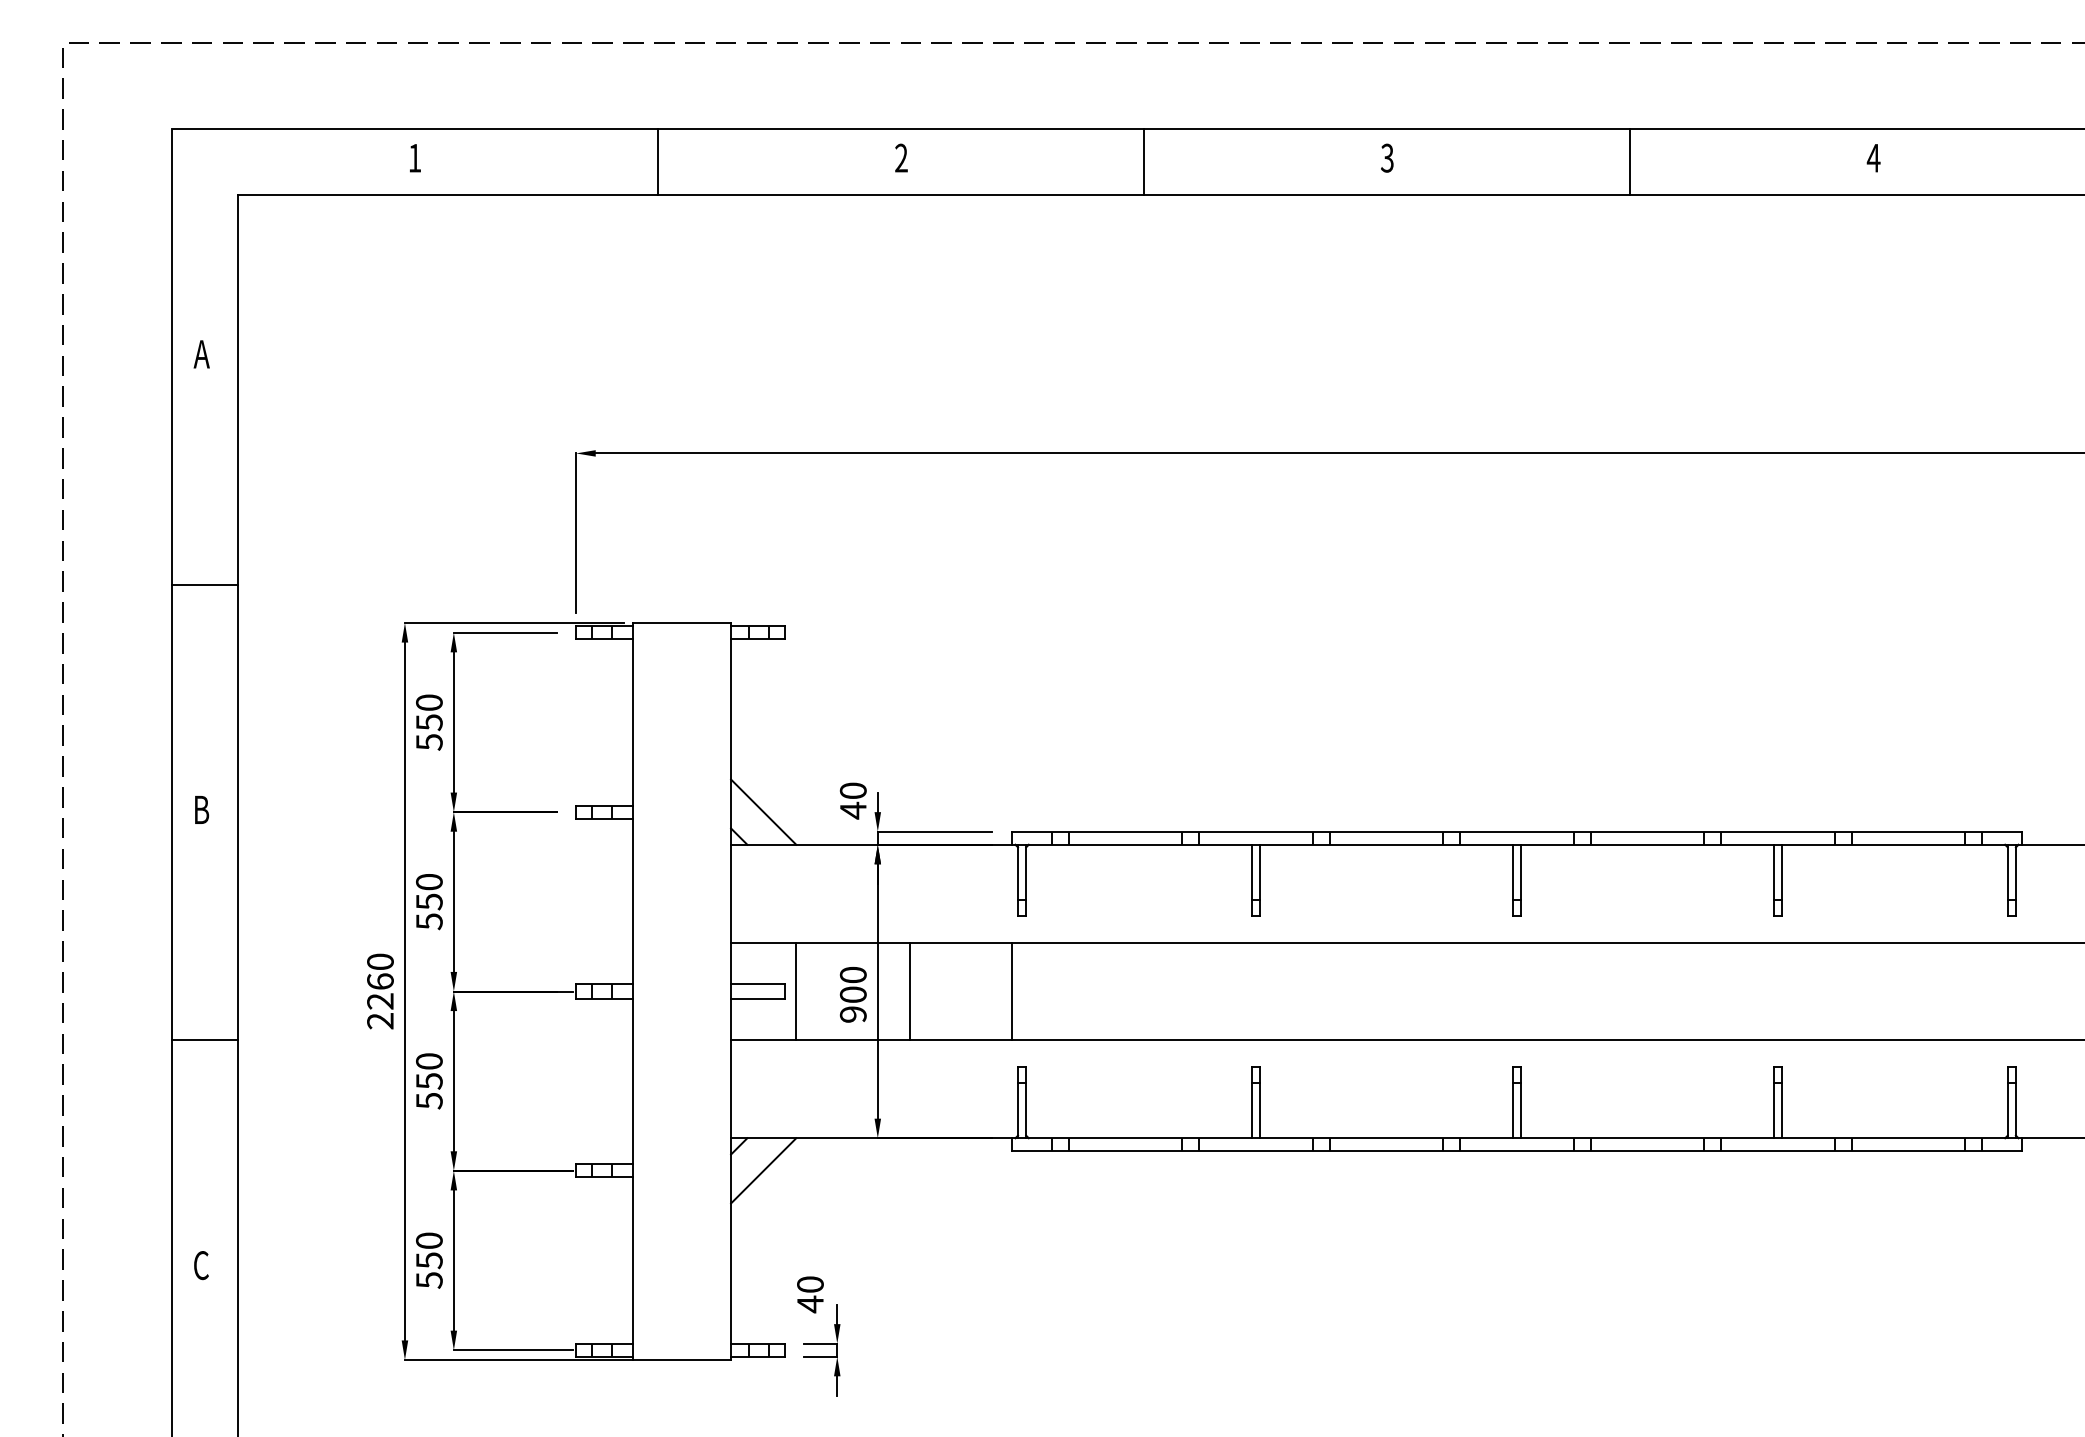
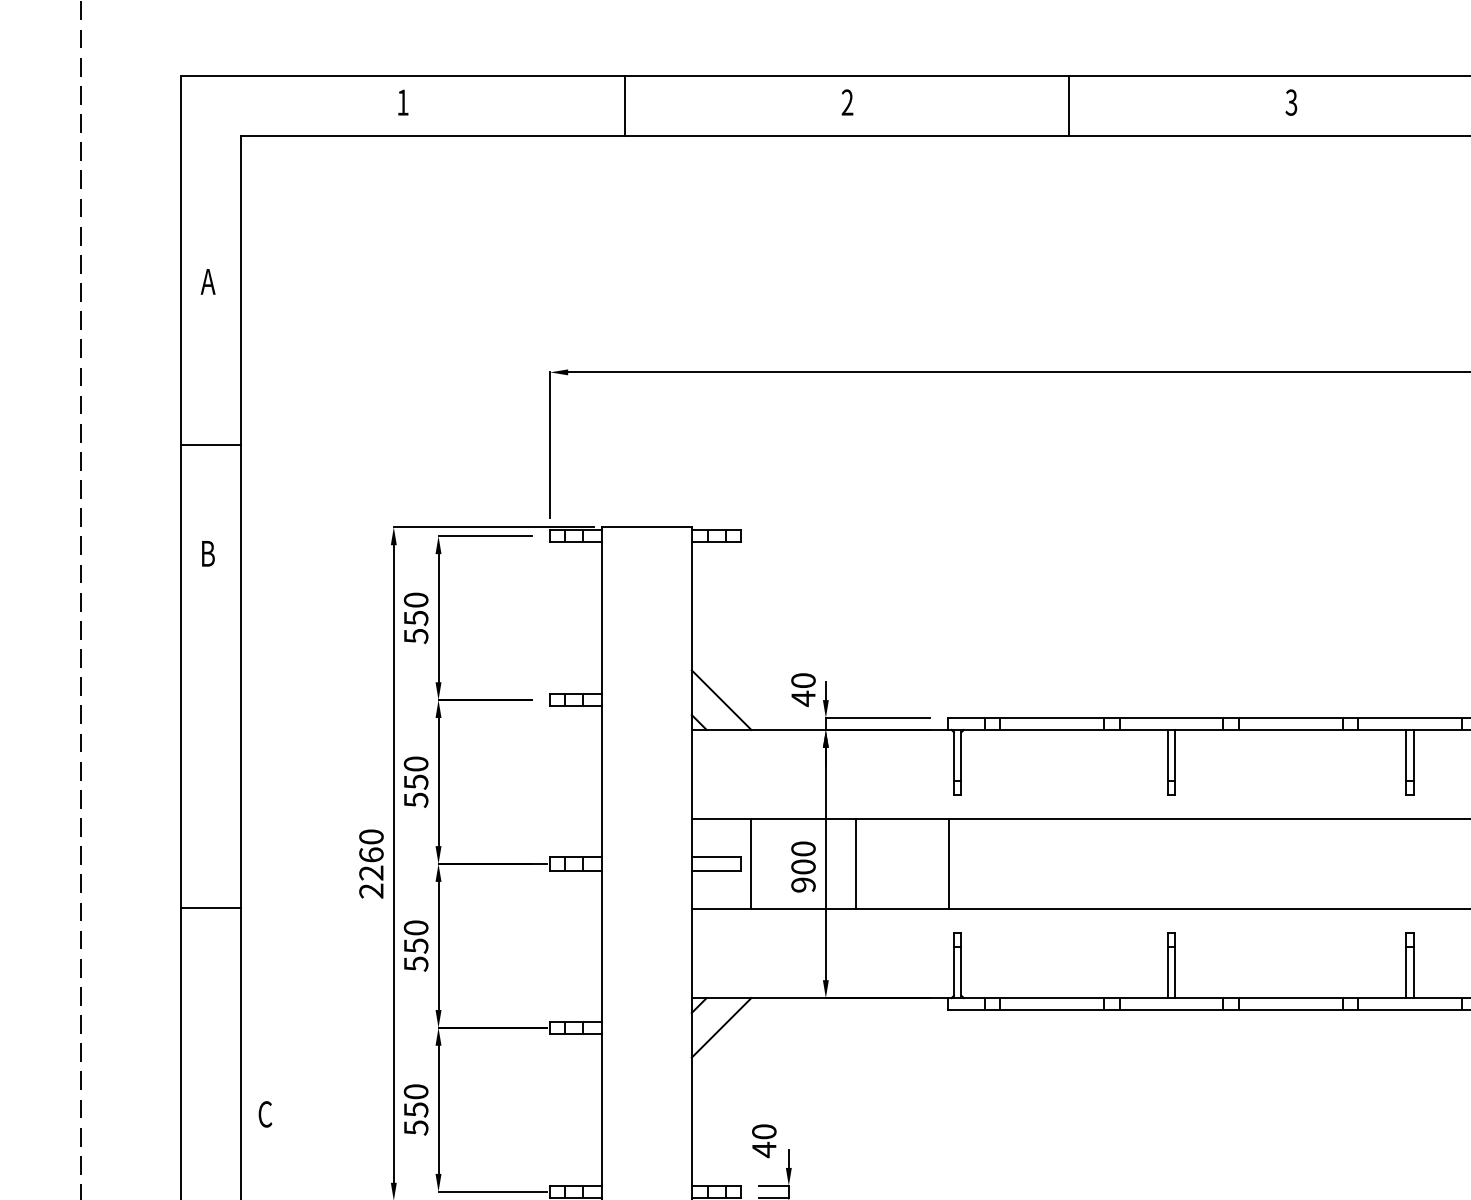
line: (204, 584) -> (210, 444), moved
text: (202, 809) -> (208, 553), moved
text: (201, 1265) -> (265, 1114), moved

